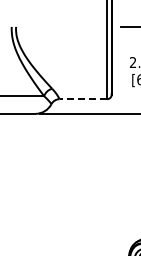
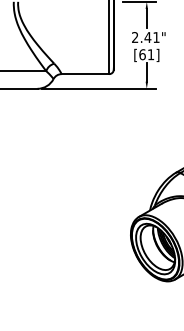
line: (83, 99) -> (85, 74), dashed -> solid

